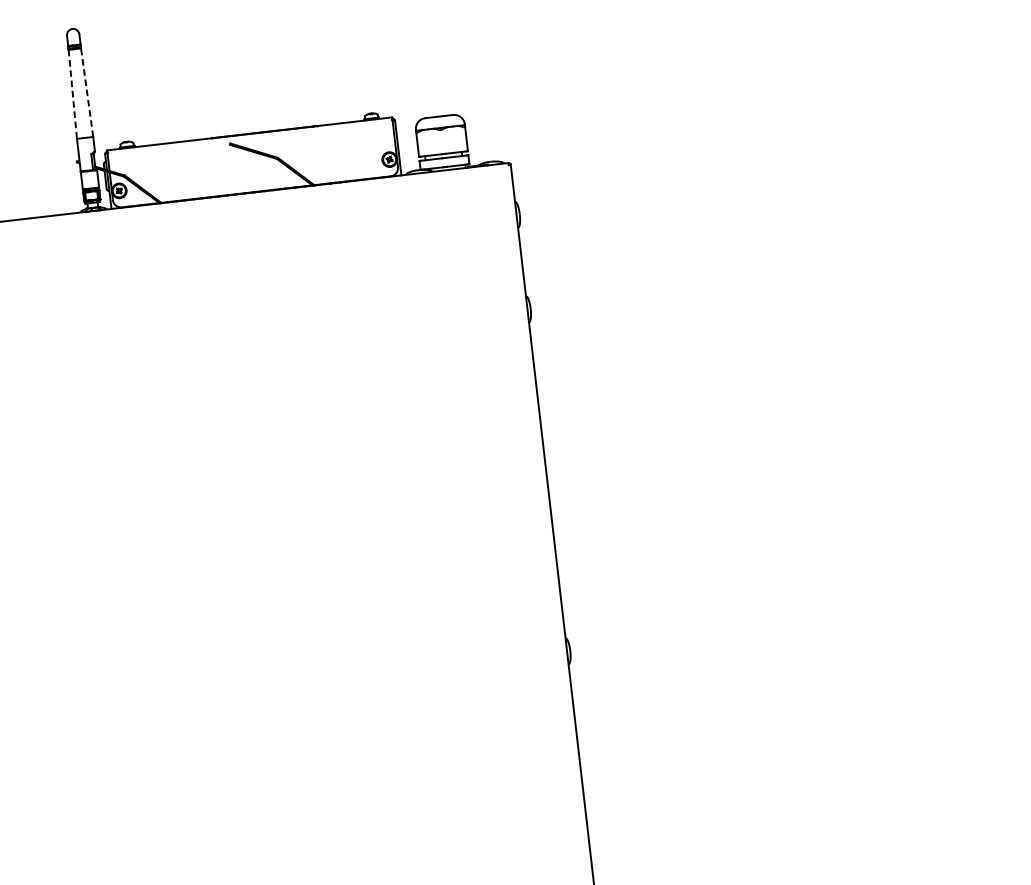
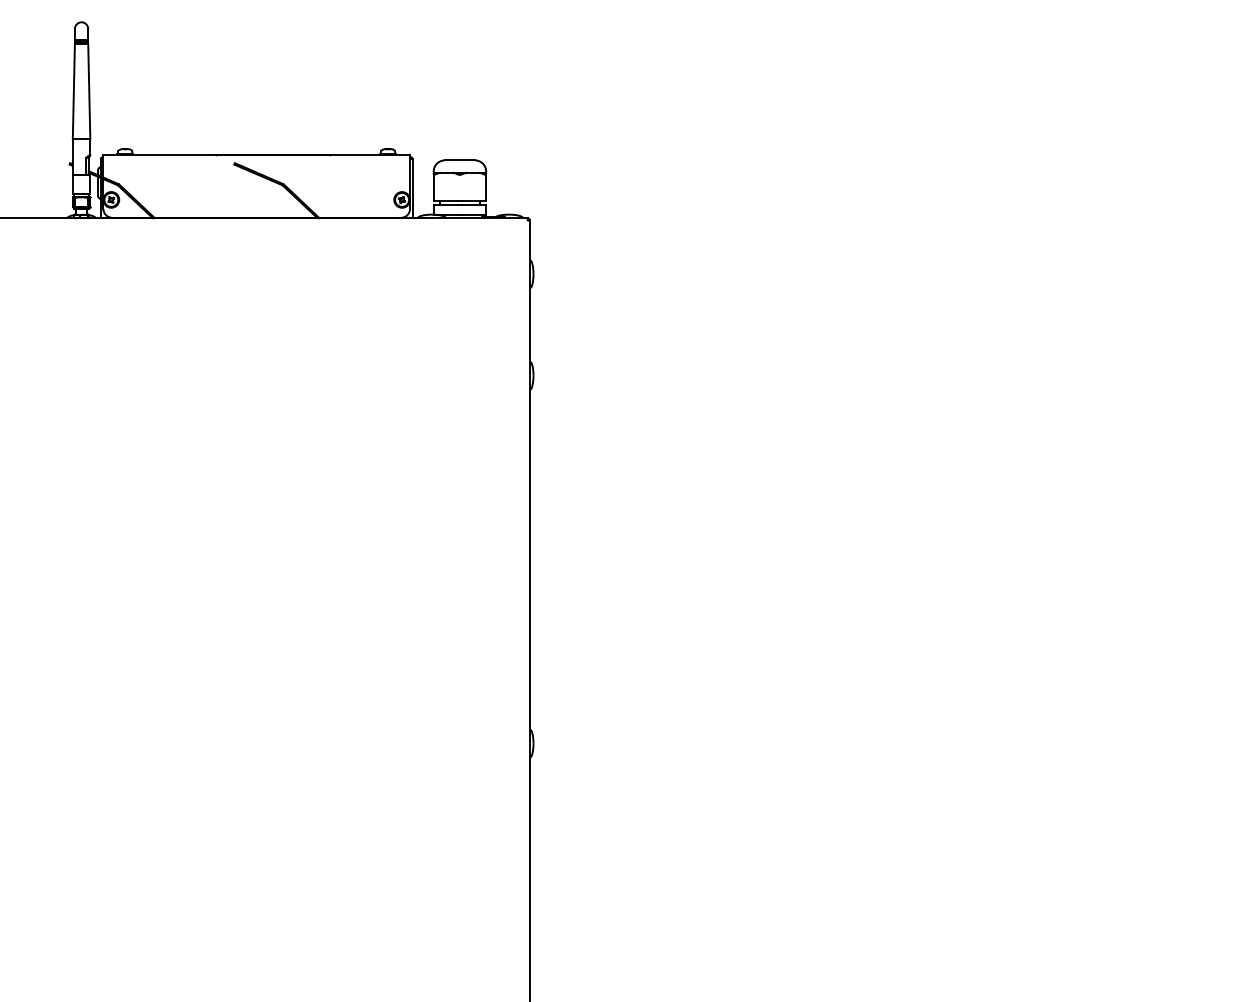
line: (87, 92) -> (89, 91), dashed -> solid
line: (72, 94) -> (73, 91), dashed -> solid

